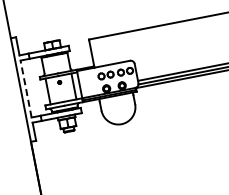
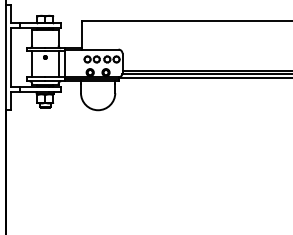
line: (26, 88) -> (11, 57), dashed -> solid

